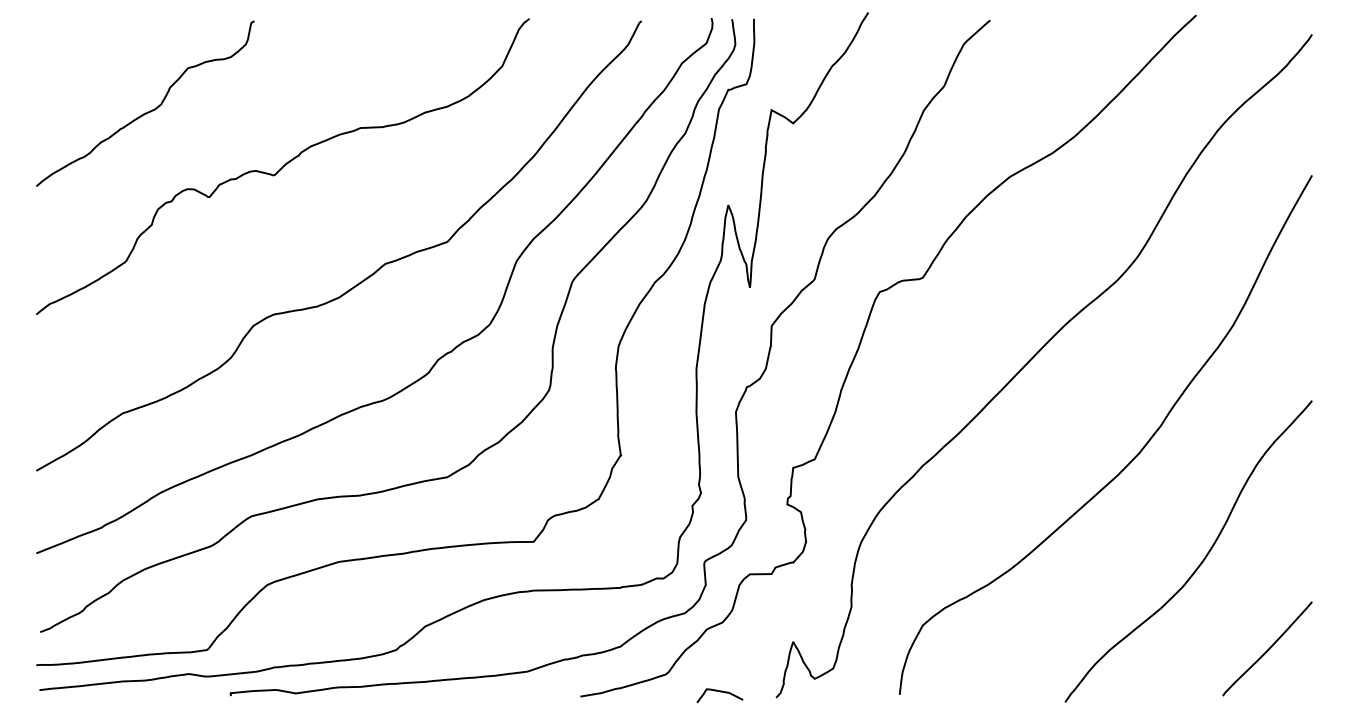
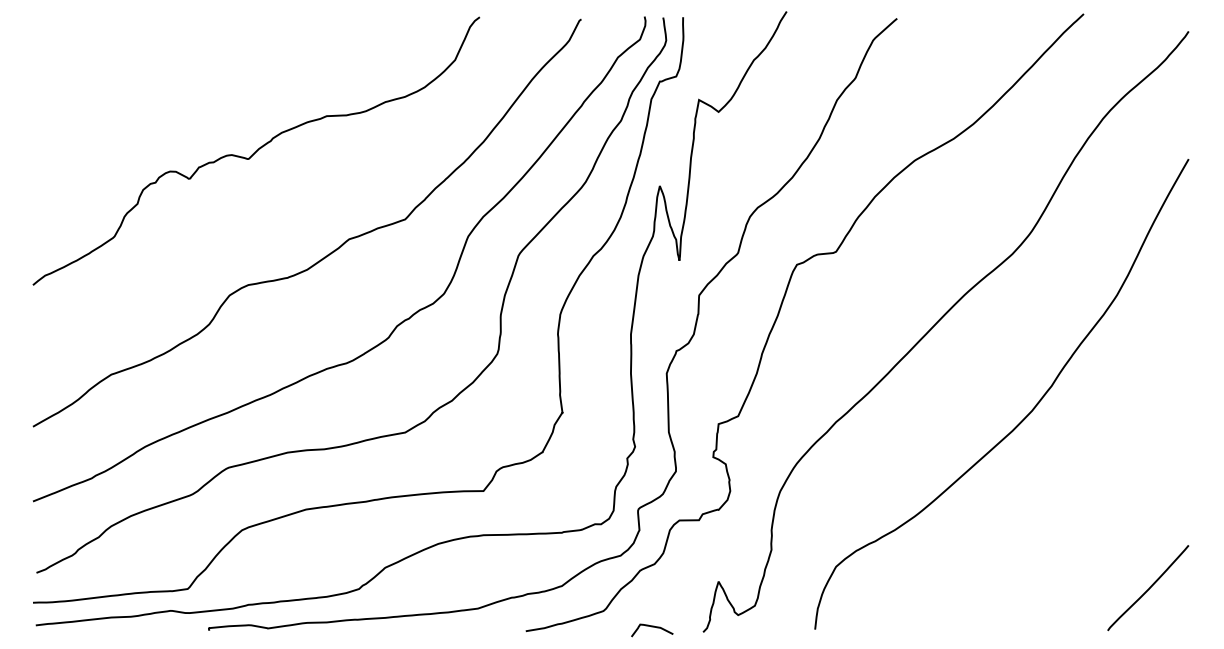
curve: (147, 111) -> (133, 101), removed
curve: (1200, 562) -> (1087, 509), removed

